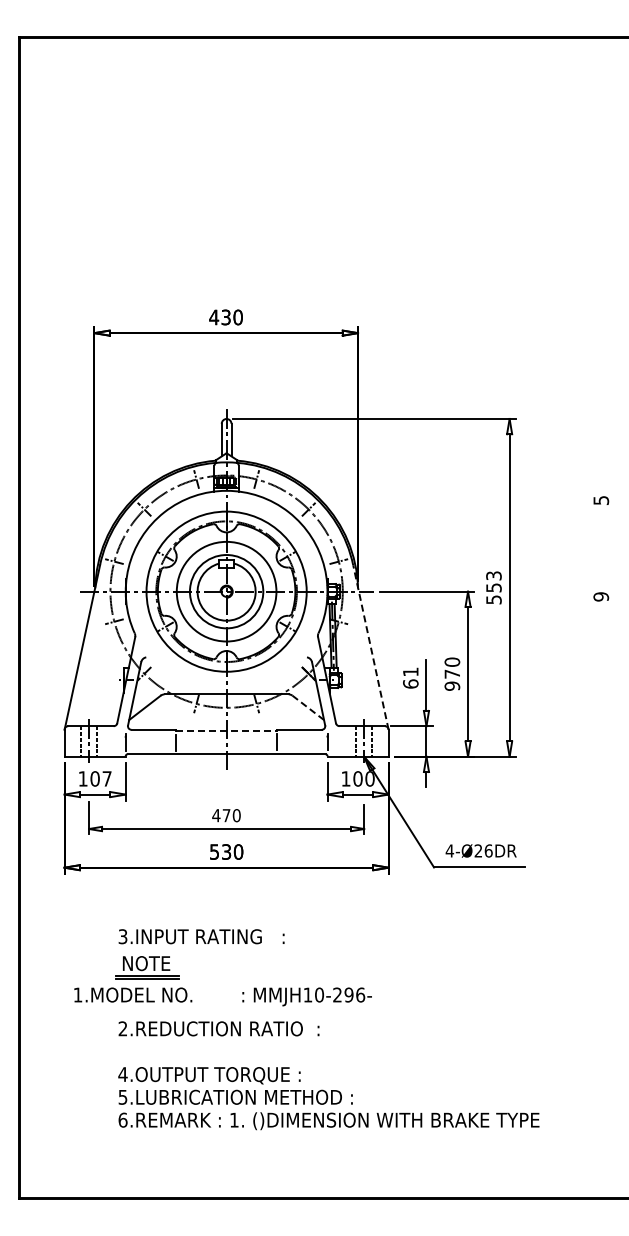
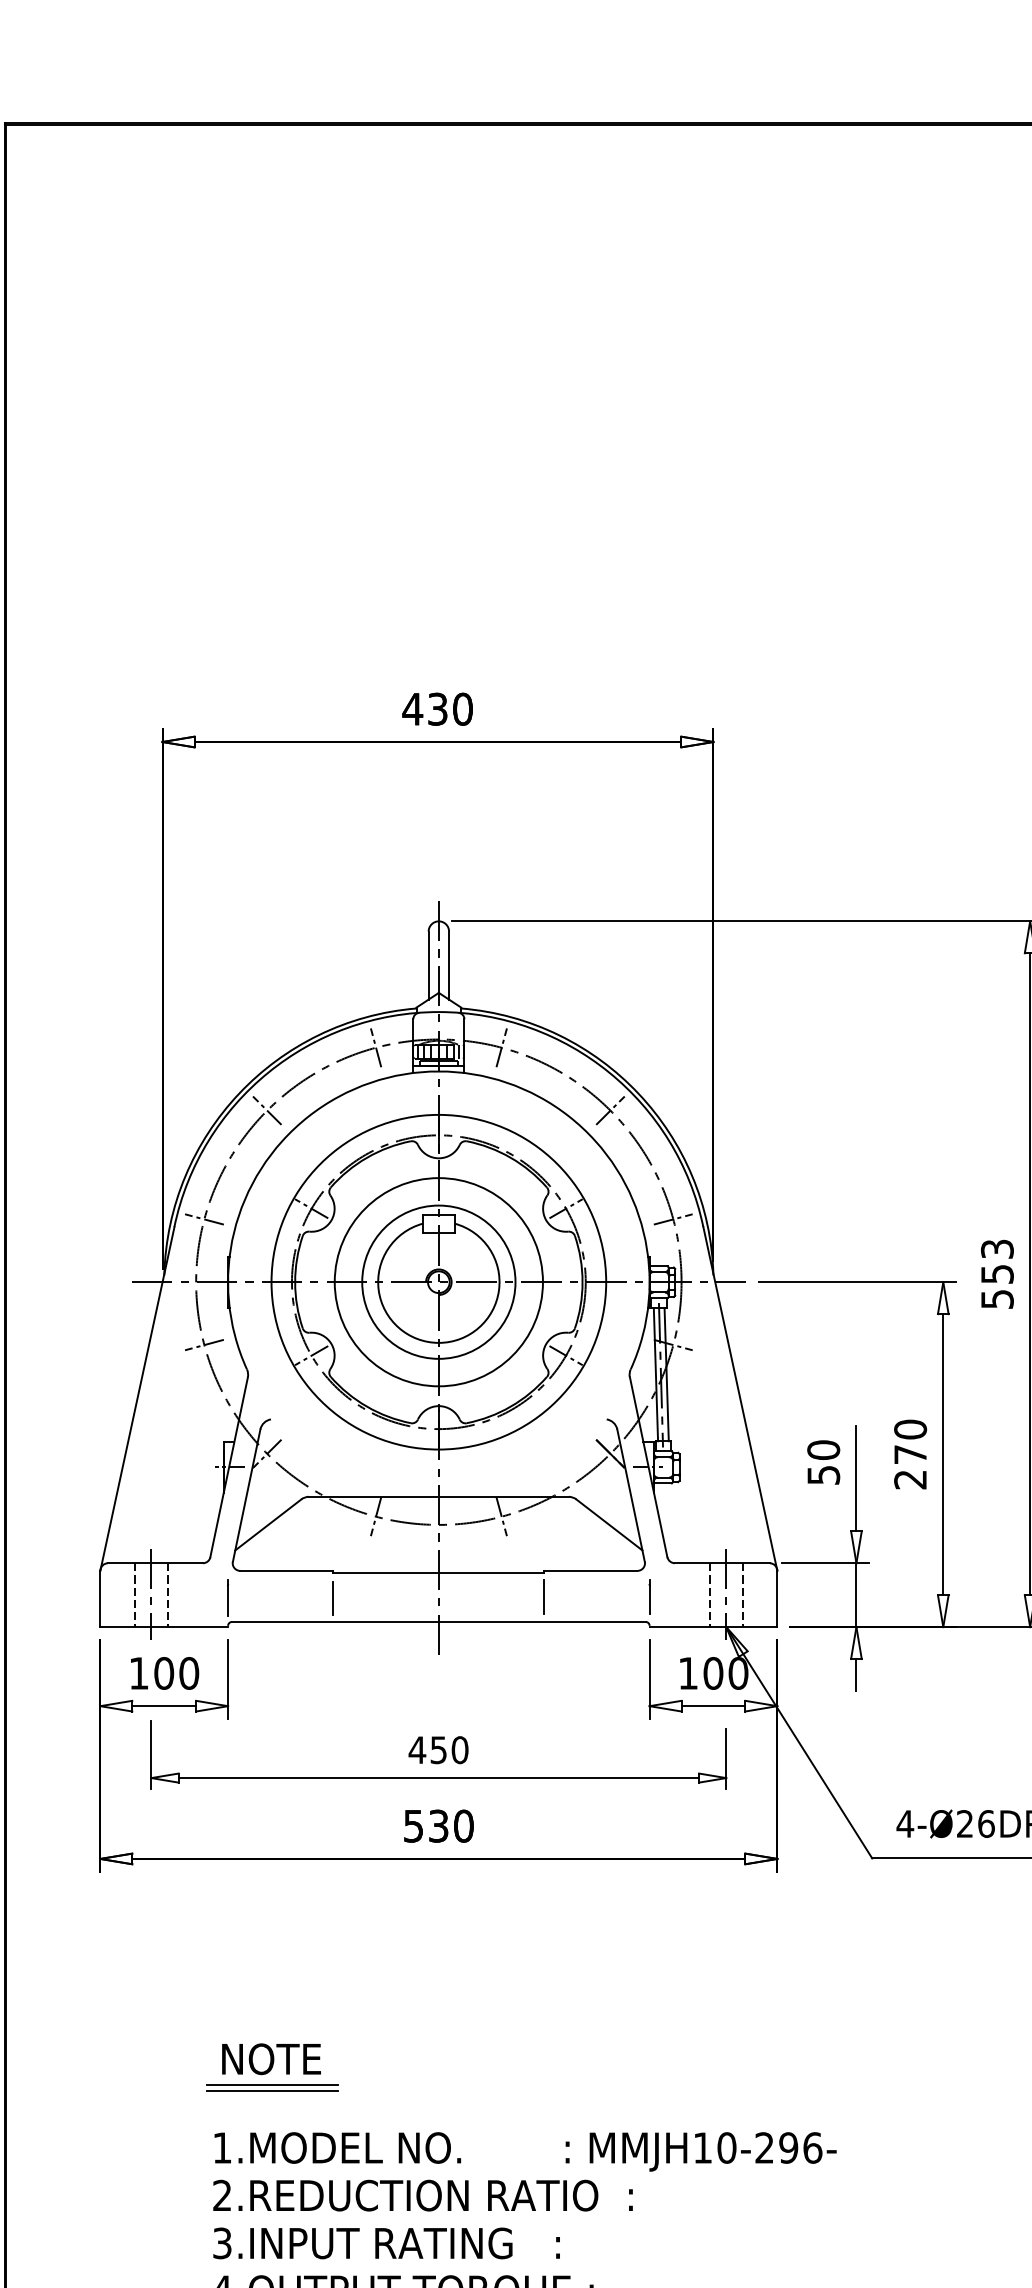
line: (370, 647) -> (739, 1398), dashed -> solid
text: (410, 677) -> (823, 1461), 61 -> 50
text: (452, 685) -> (910, 1478), 970 -> 270
line: (308, 707) -> (609, 1524), dashed -> solid
line: (227, 731) -> (440, 1574), dashed -> solid
text: (106, 778) -> (187, 1672), 107 -> 100
text: (226, 815) -> (438, 1749), 470 -> 450
text: (201, 936) -> (386, 2242), moved
text: (222, 996) -> (524, 2151), moved

